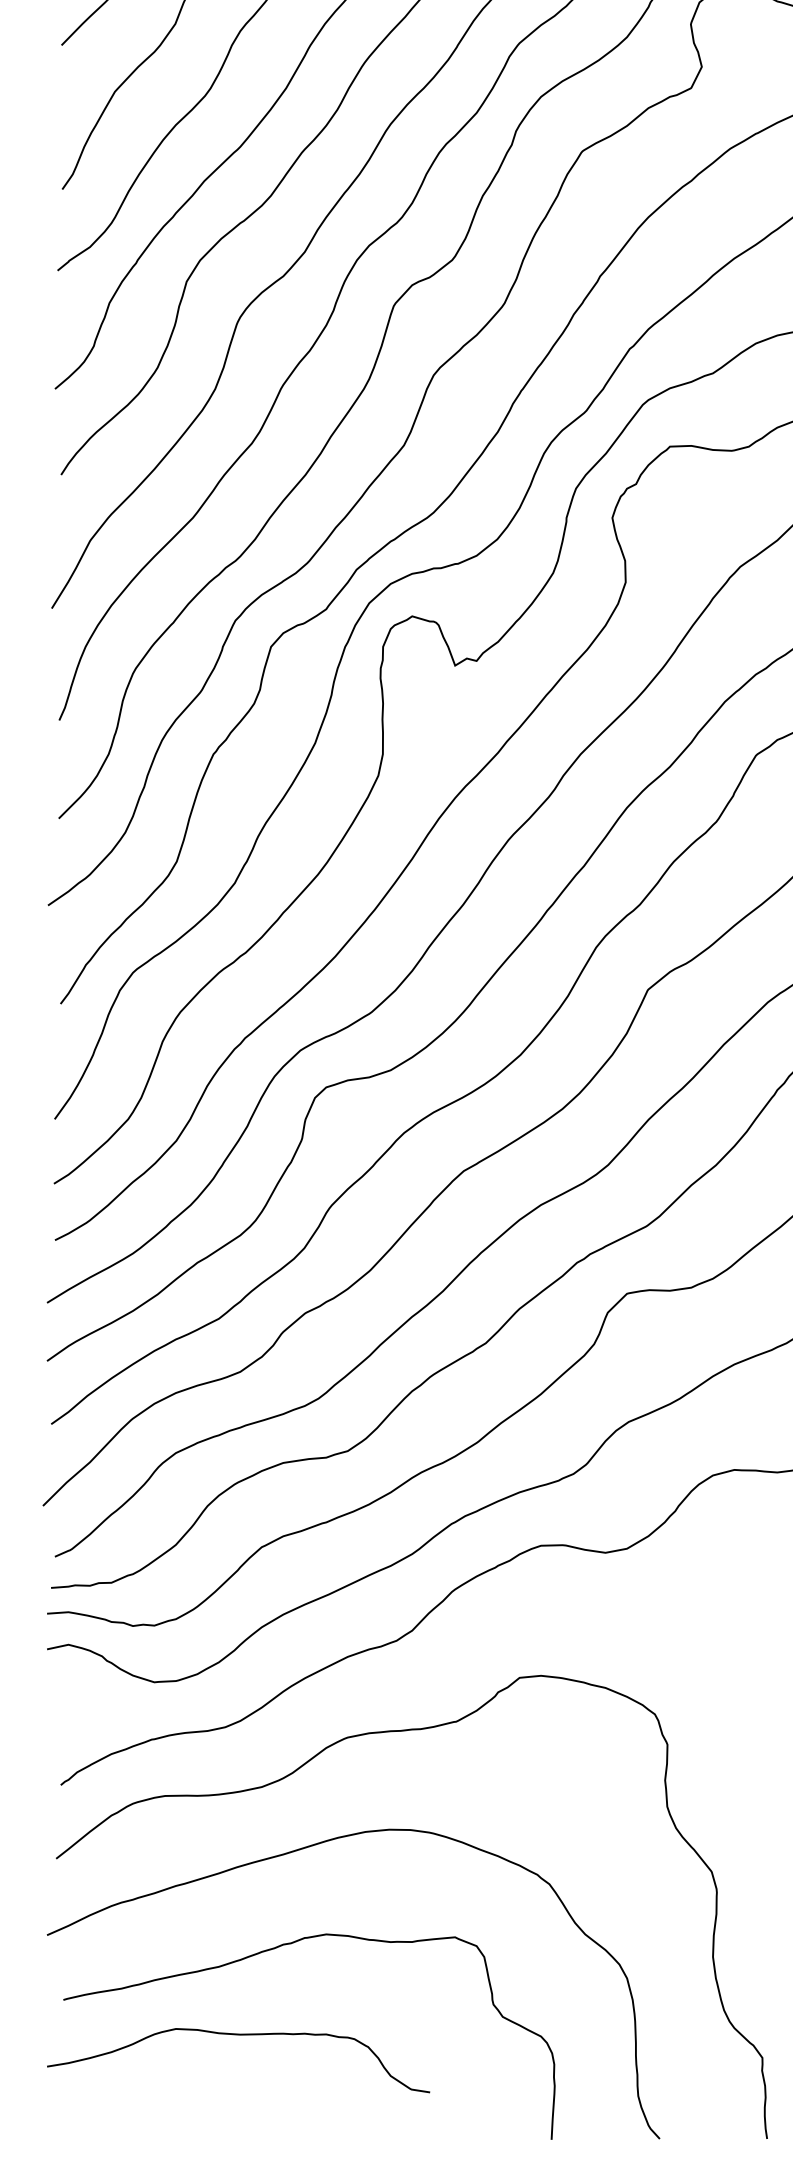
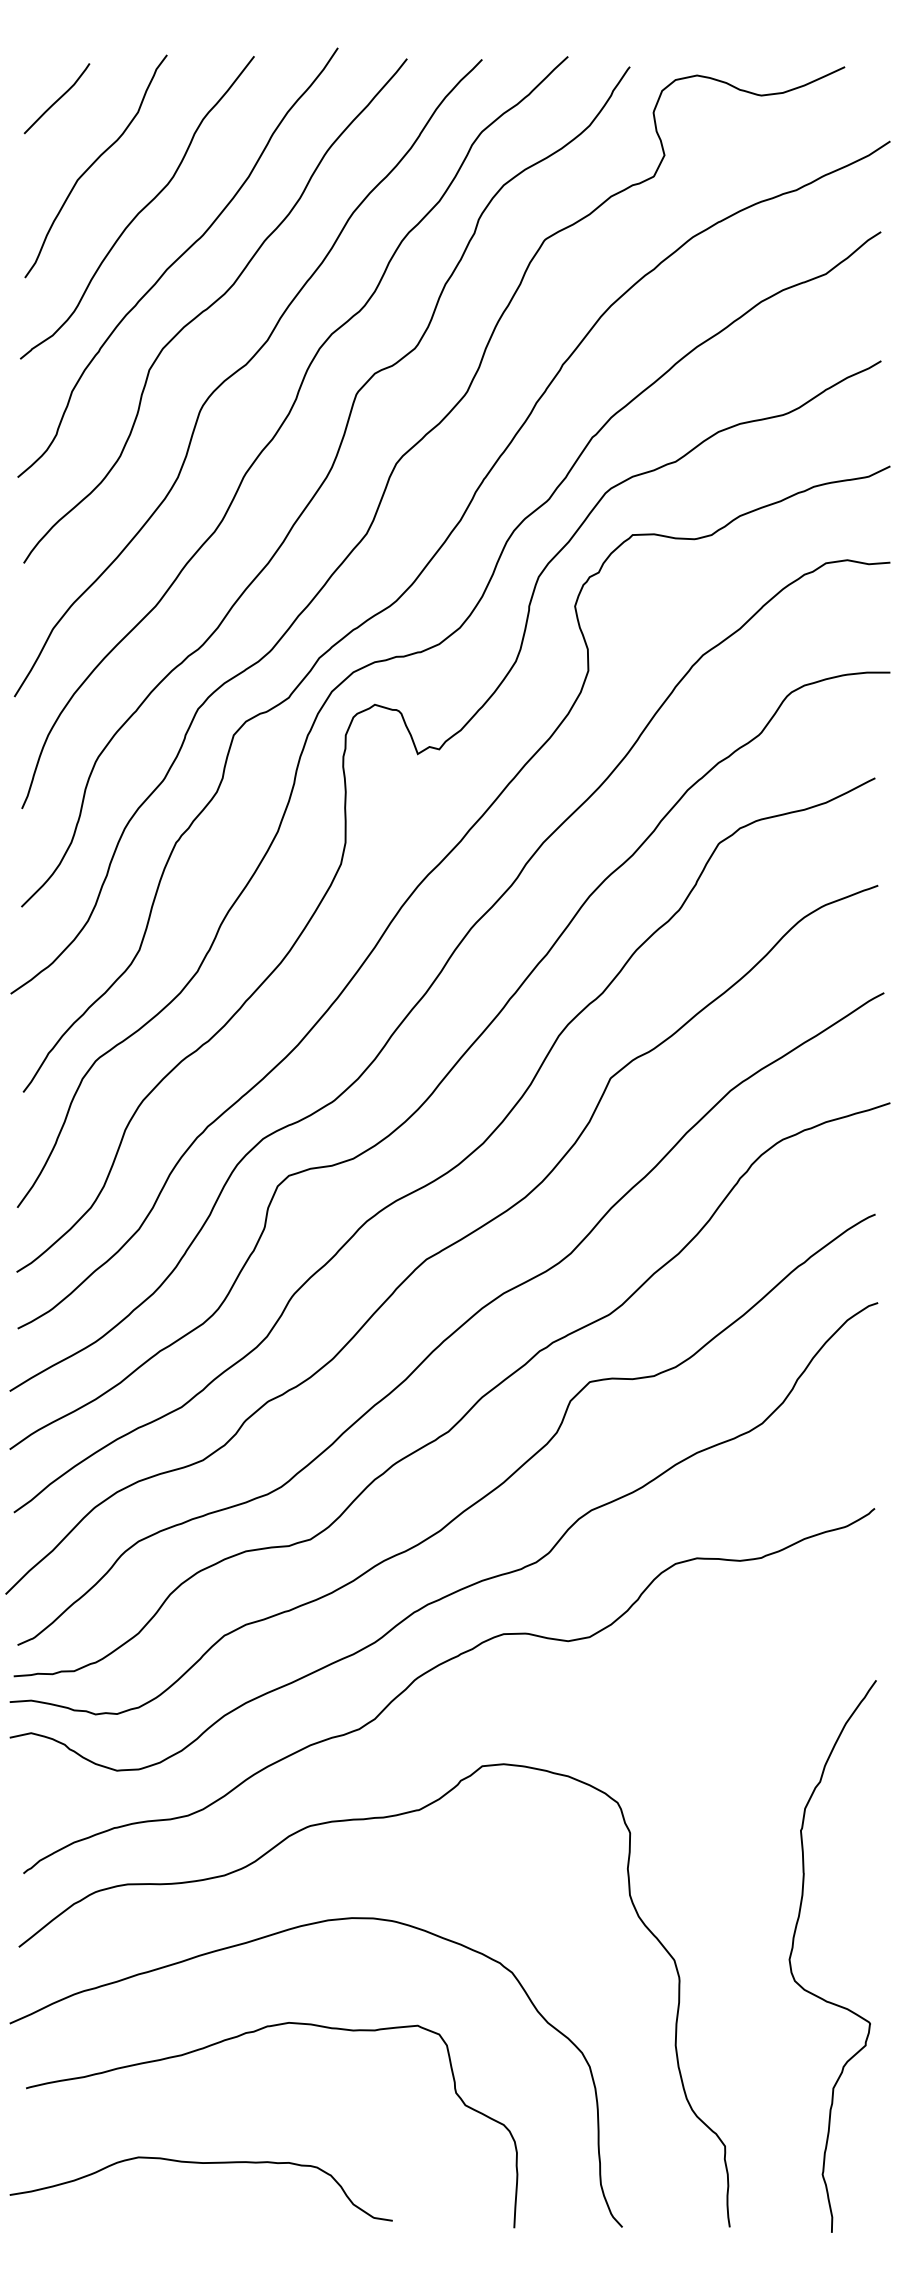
curve: (237, 2035) -> (200, 2163), moved

